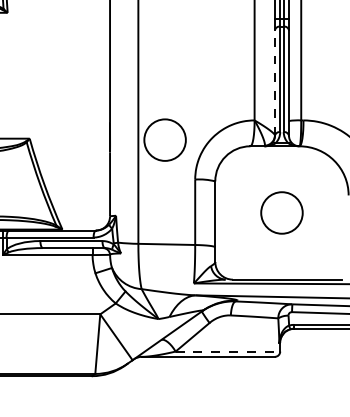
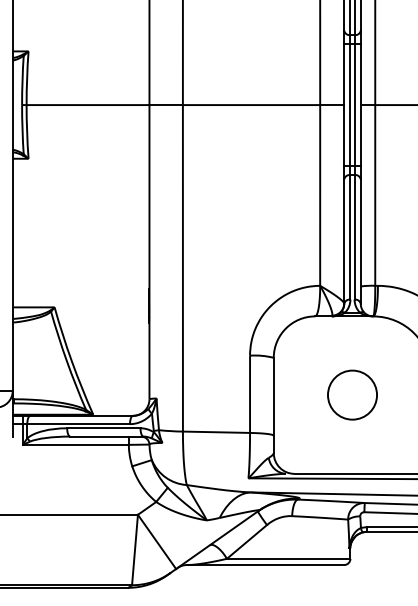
line: (275, 82) -> (344, 241), dashed -> solid
circle: (165, 139) -> (214, 308), removed
line: (227, 351) -> (288, 558), dashed -> solid

